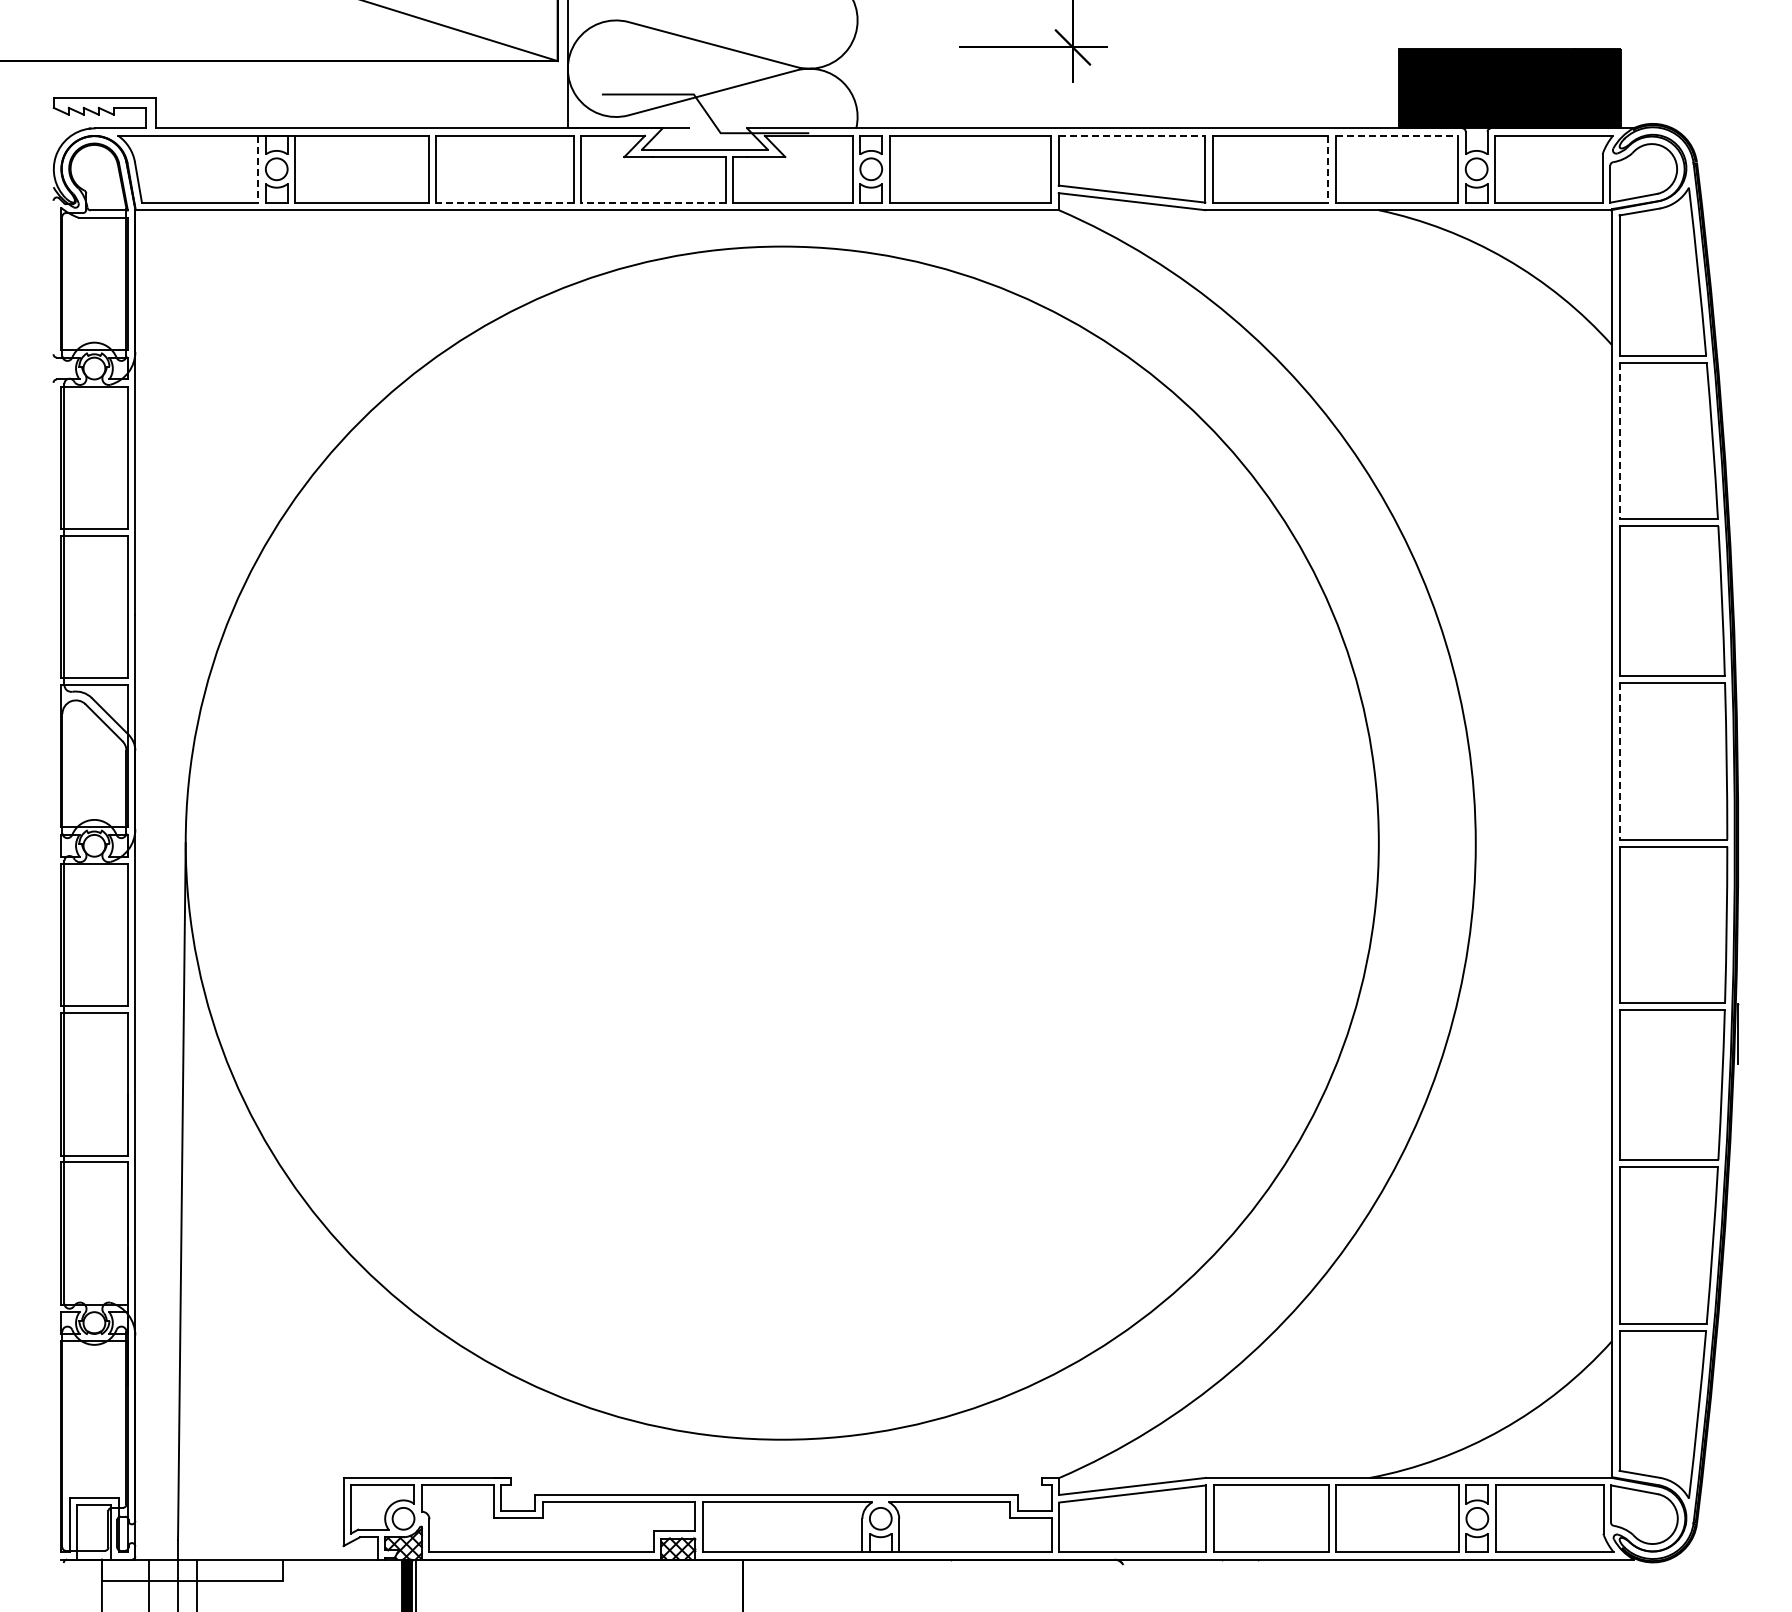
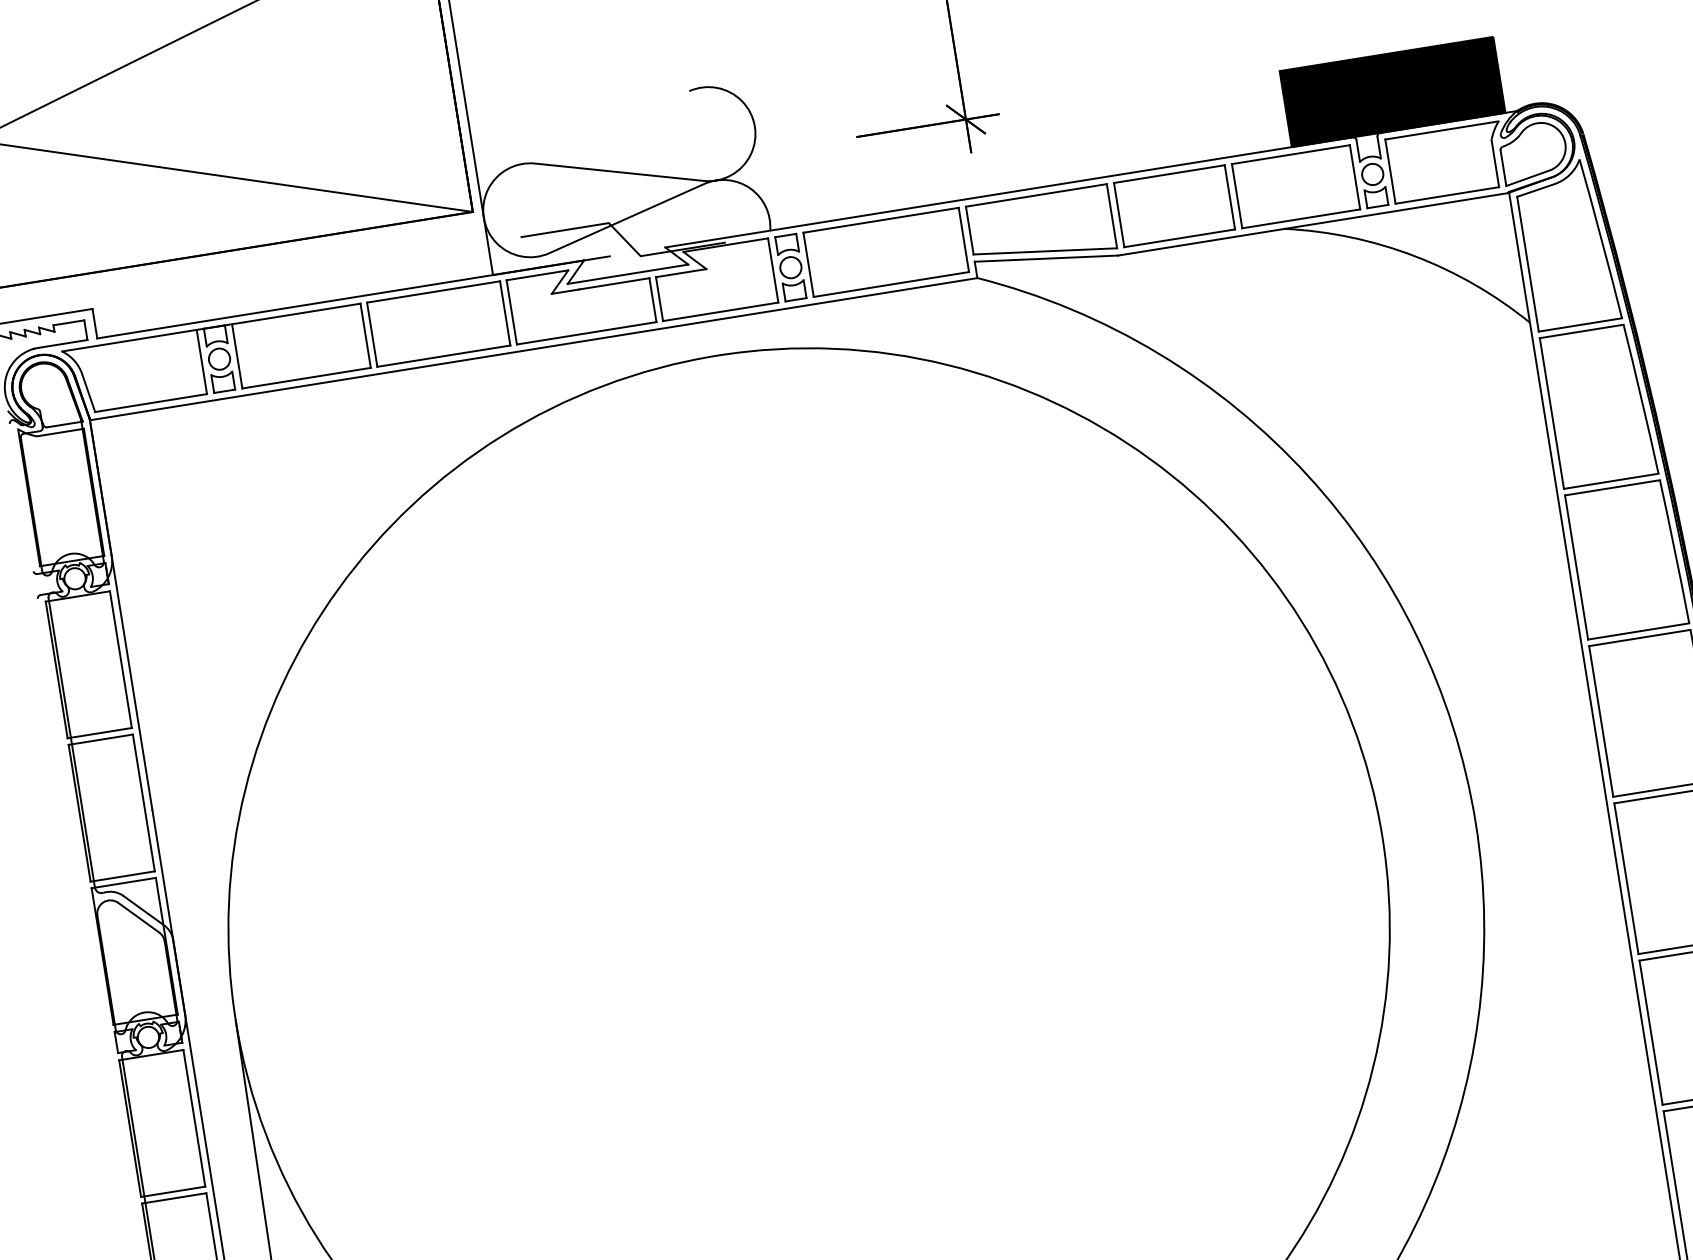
line: (1132, 135) -> (1036, 194), dashed -> solid
line: (1397, 135) -> (1291, 154), dashed -> solid
line: (258, 169) -> (202, 362), dashed -> solid
line: (1328, 169) -> (1230, 197), dashed -> solid
line: (504, 202) -> (443, 356), dashed -> solid
line: (653, 202) -> (586, 333), dashed -> solid
line: (1619, 441) -> (1551, 414), dashed -> solid
line: (1619, 761) -> (1601, 721), dashed -> solid

